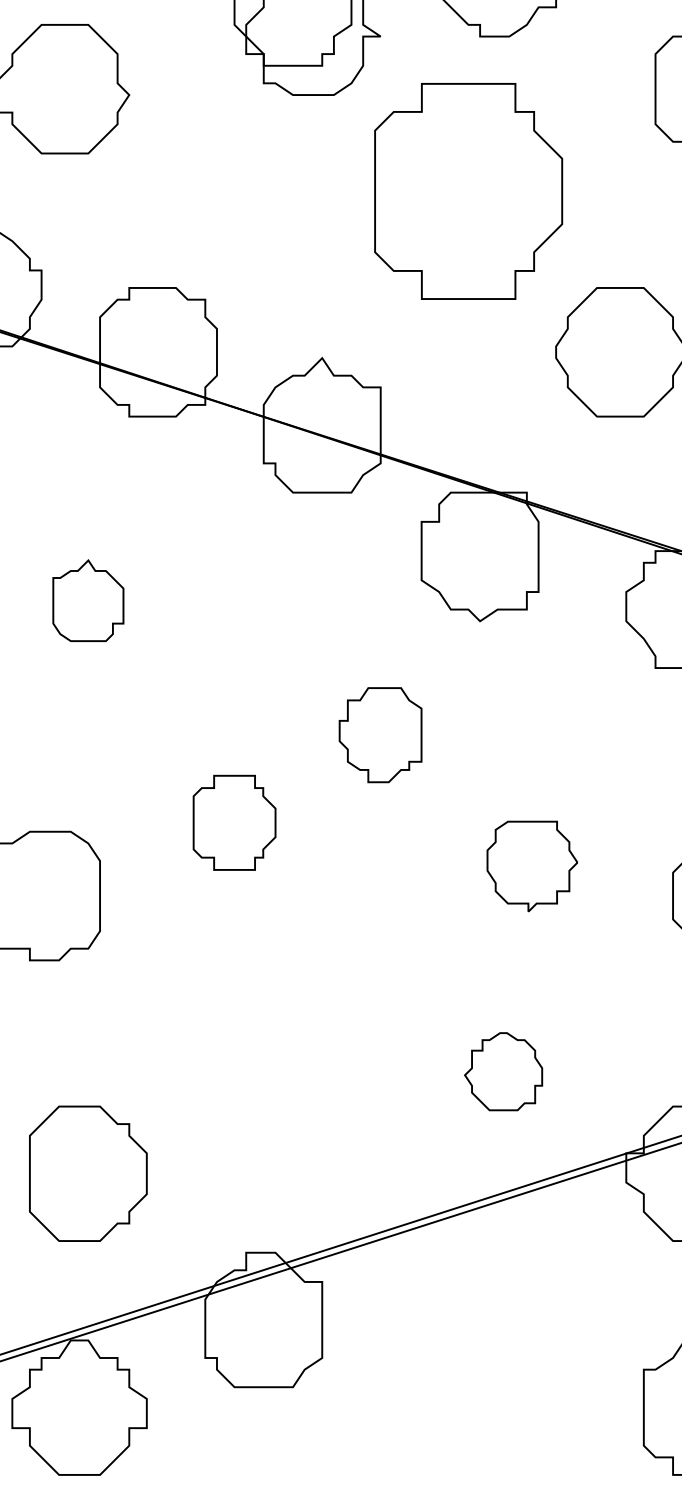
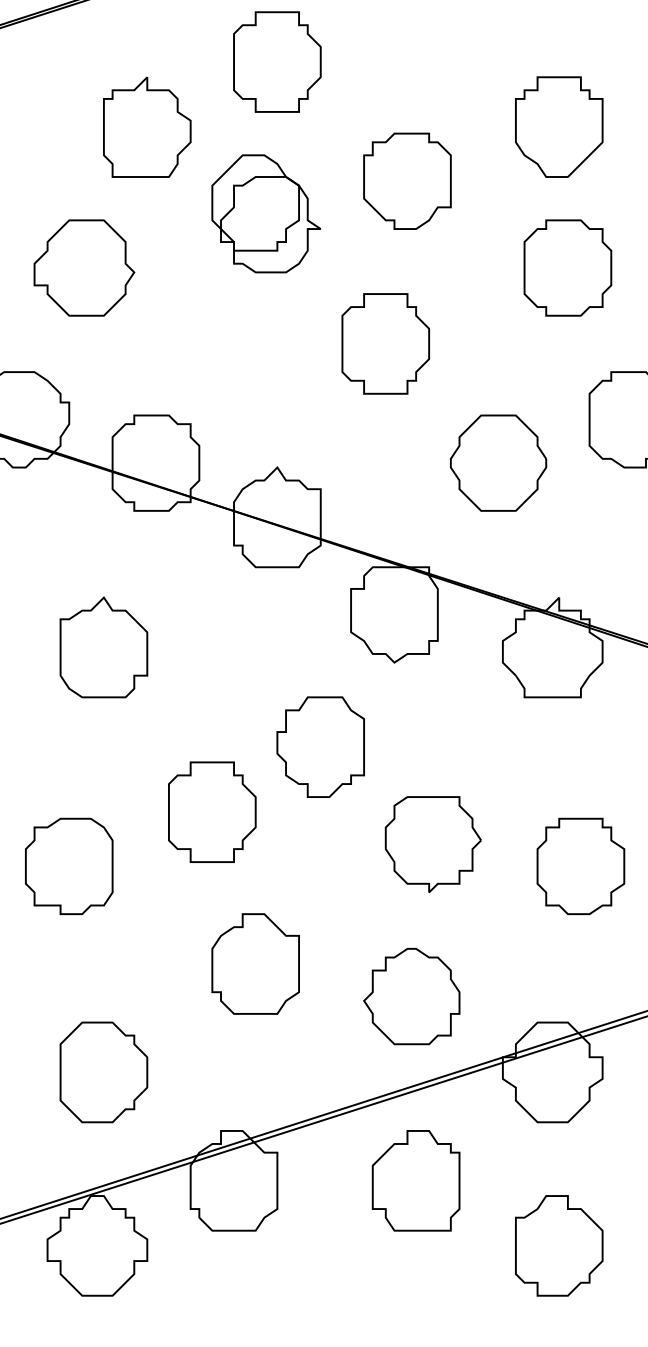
part: (468, 190) -> (385, 343), size x0.62
part: (87, 600) -> (103, 647), size x1.67
part: (380, 734) -> (320, 746), size x1.43
part: (234, 821) -> (212, 811), size x1.43
part: (531, 866) -> (432, 844), size x1.43
part: (292, 1026) -> (255, 963), added
part: (503, 1071) -> (411, 996), size x1.67
part: (508, 1319) -> (415, 1180), added

